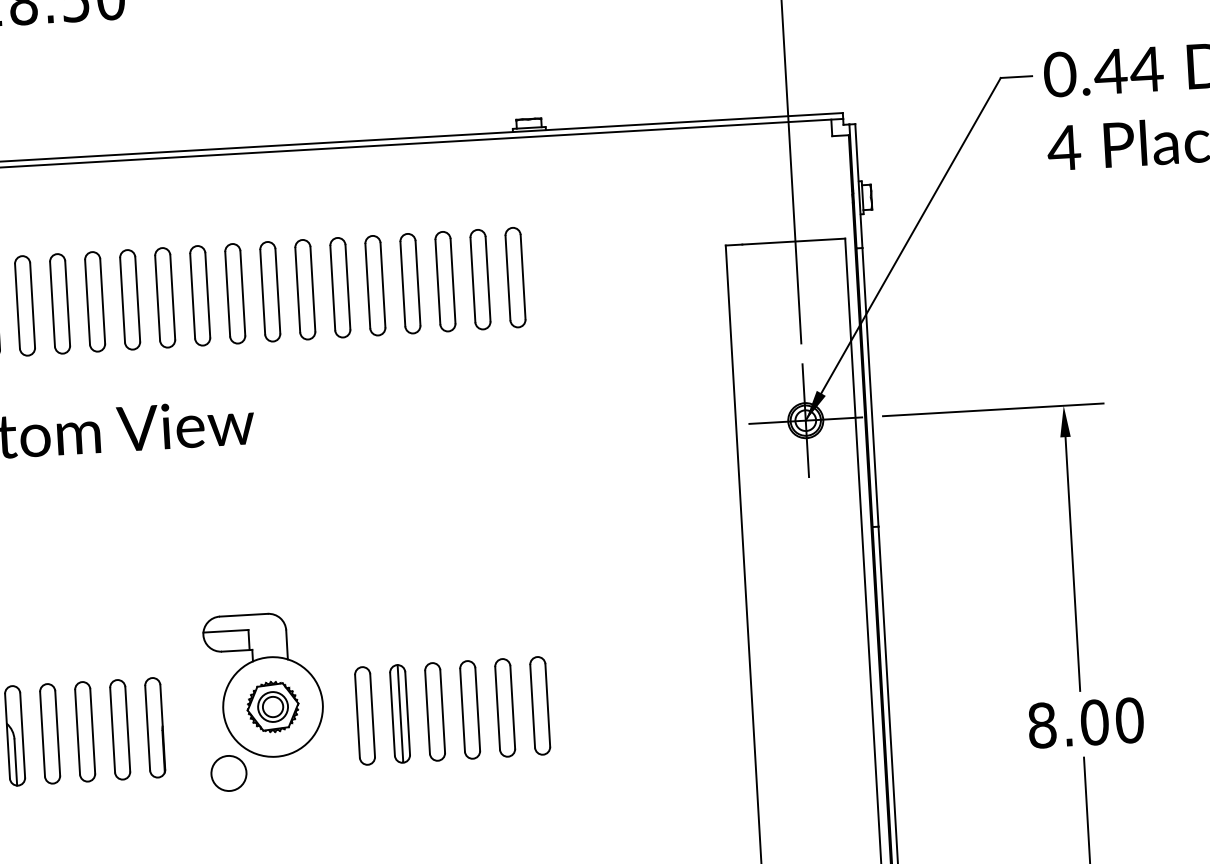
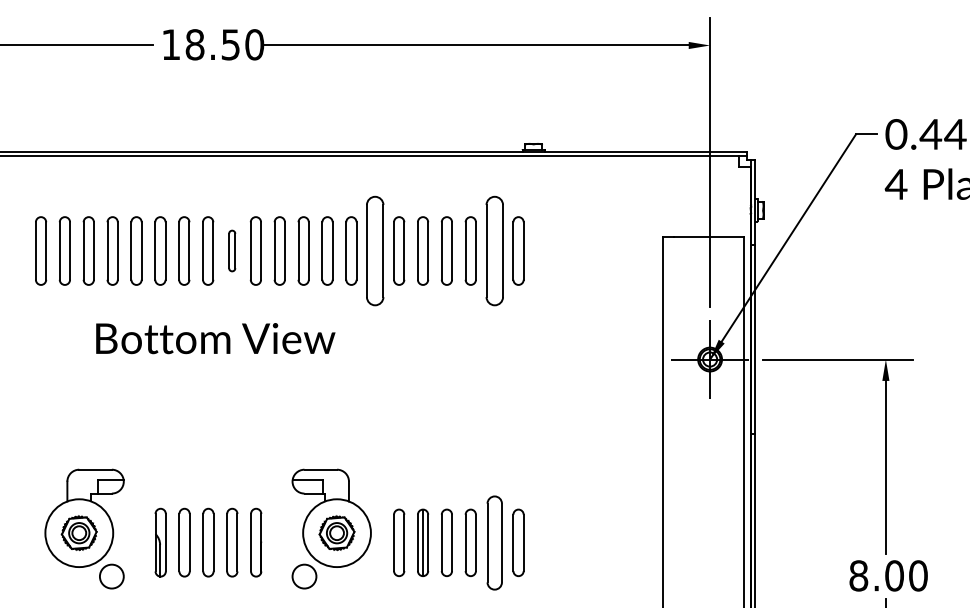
part: (480, 278) -> (494, 250), size x1.6
part: (305, 288) -> (375, 250), size x1.6
part: (95, 301) -> (232, 250), size x0.6
part: (504, 707) -> (494, 542), size x1.4

